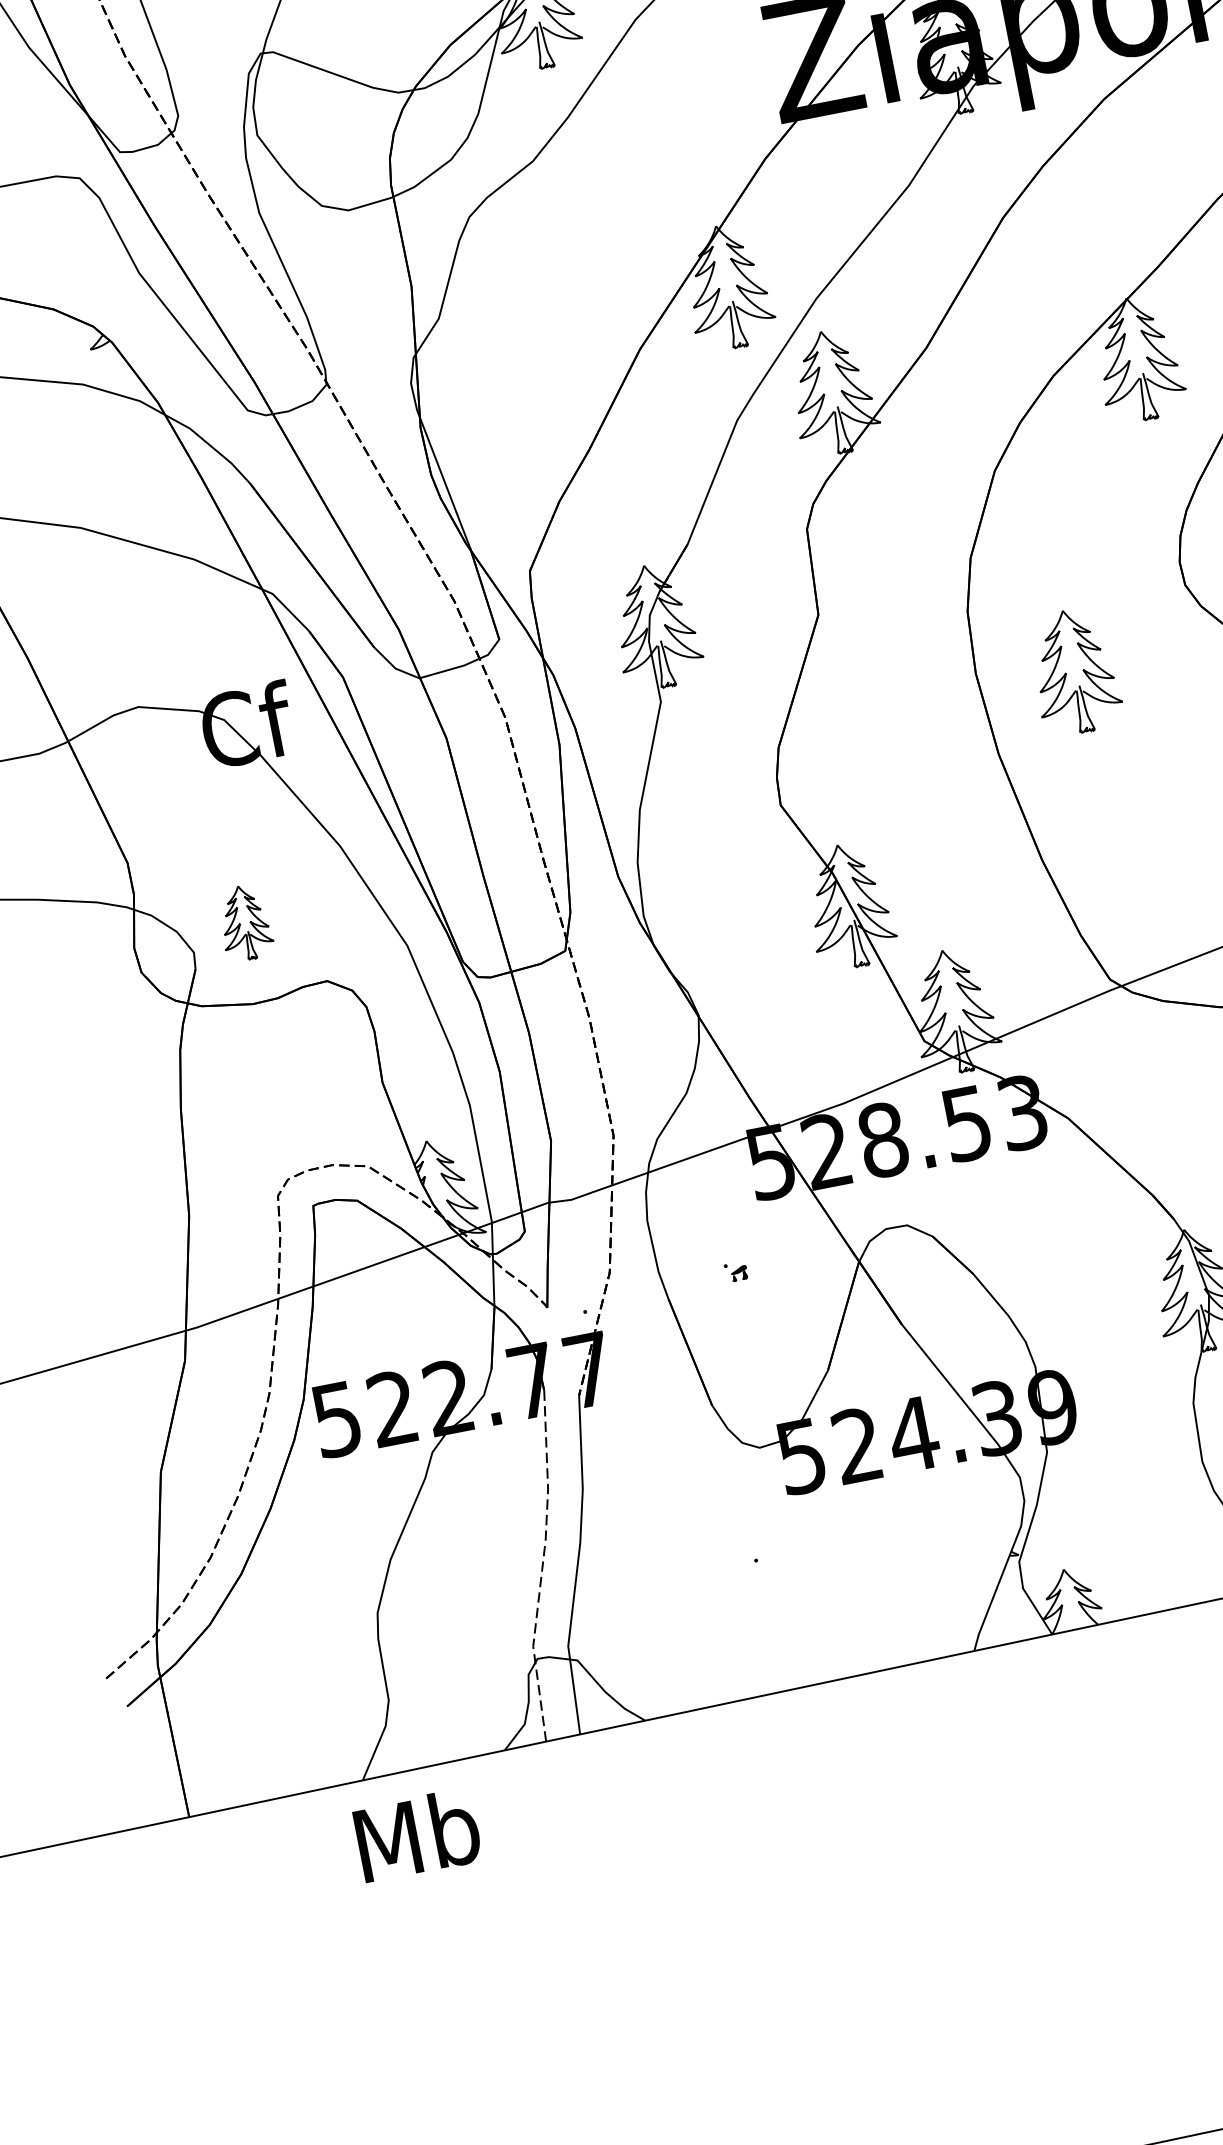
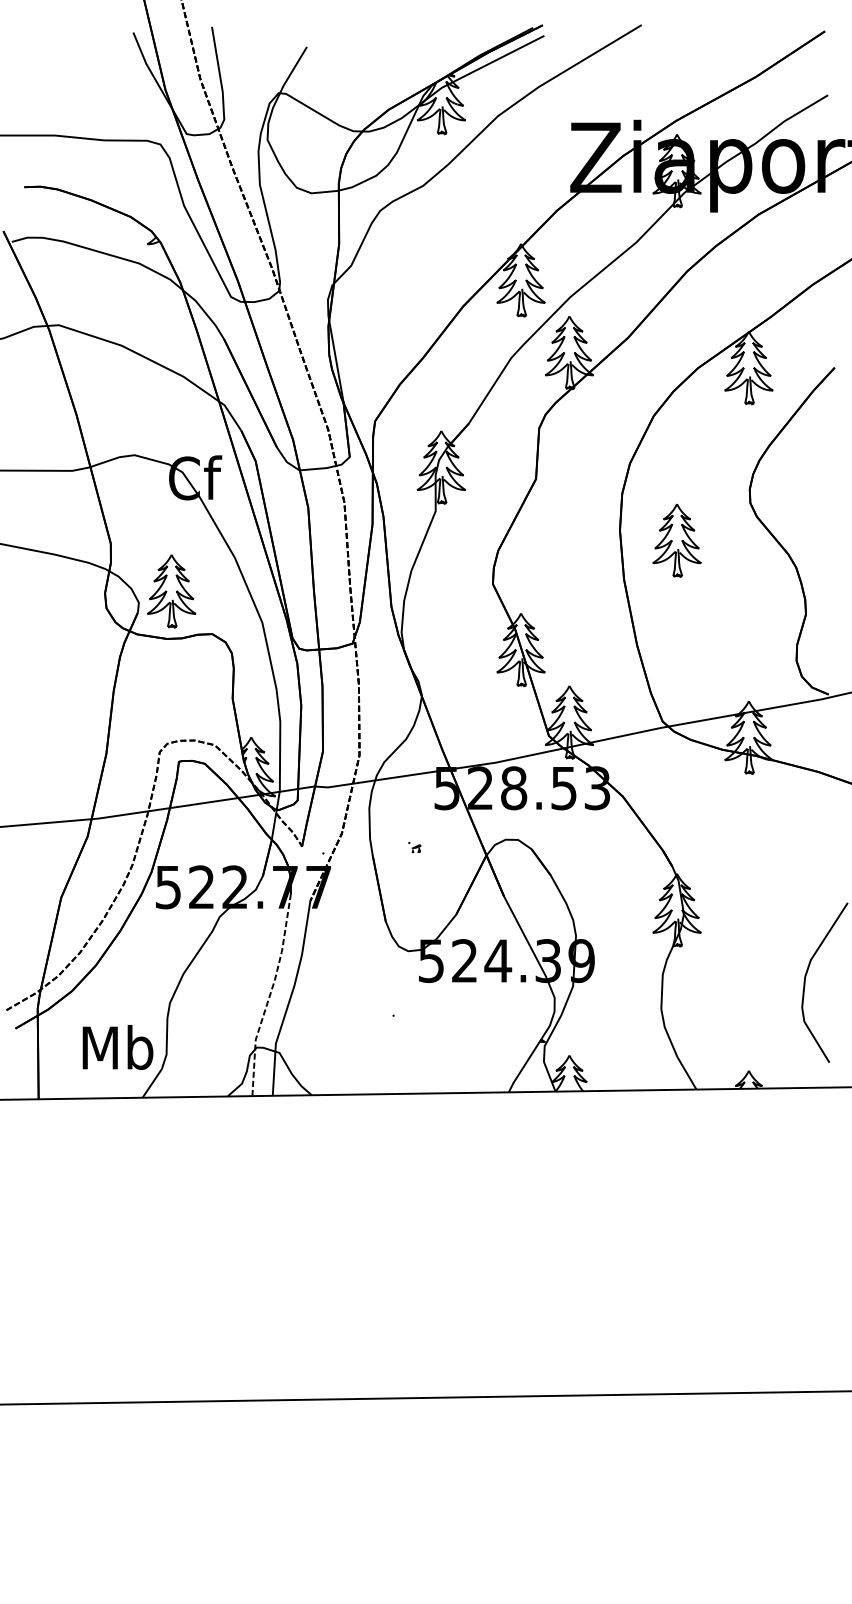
part: (244, 923) -> (171, 591), size x1.67
text: (416, 1835) -> (117, 1047), moved

